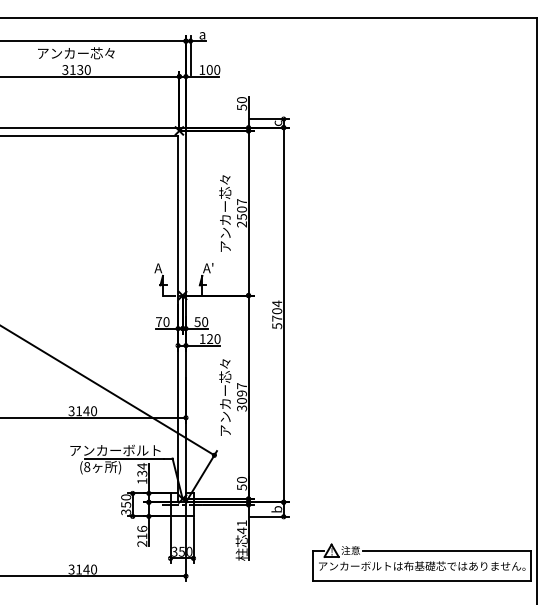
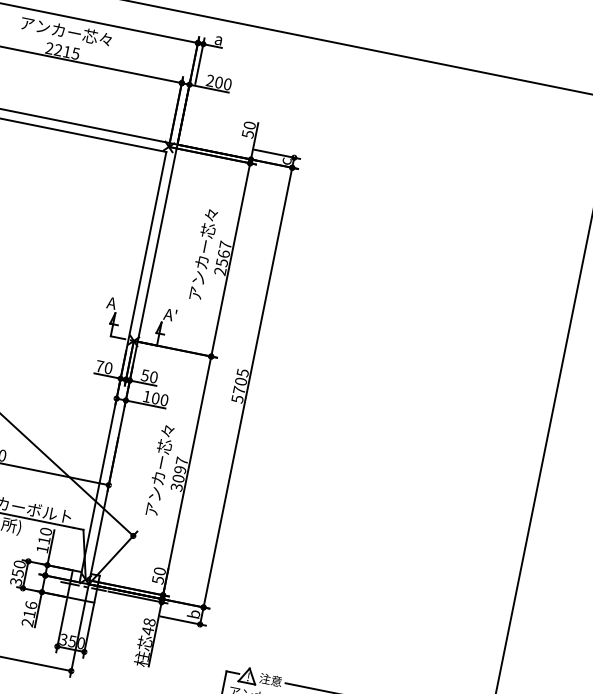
text: (76, 69) -> (62, 50), 3130 -> 2215
text: (202, 69) -> (210, 80), 100 -> 200
text: (241, 209) -> (223, 253), 2507 -> 2567
text: (277, 304) -> (243, 373), 5704 -> 5705
text: (210, 339) -> (156, 399), 120 -> 100
text: (142, 469) -> (45, 535), 134 -> 110
text: (242, 523) -> (150, 622), 41 -> 48

